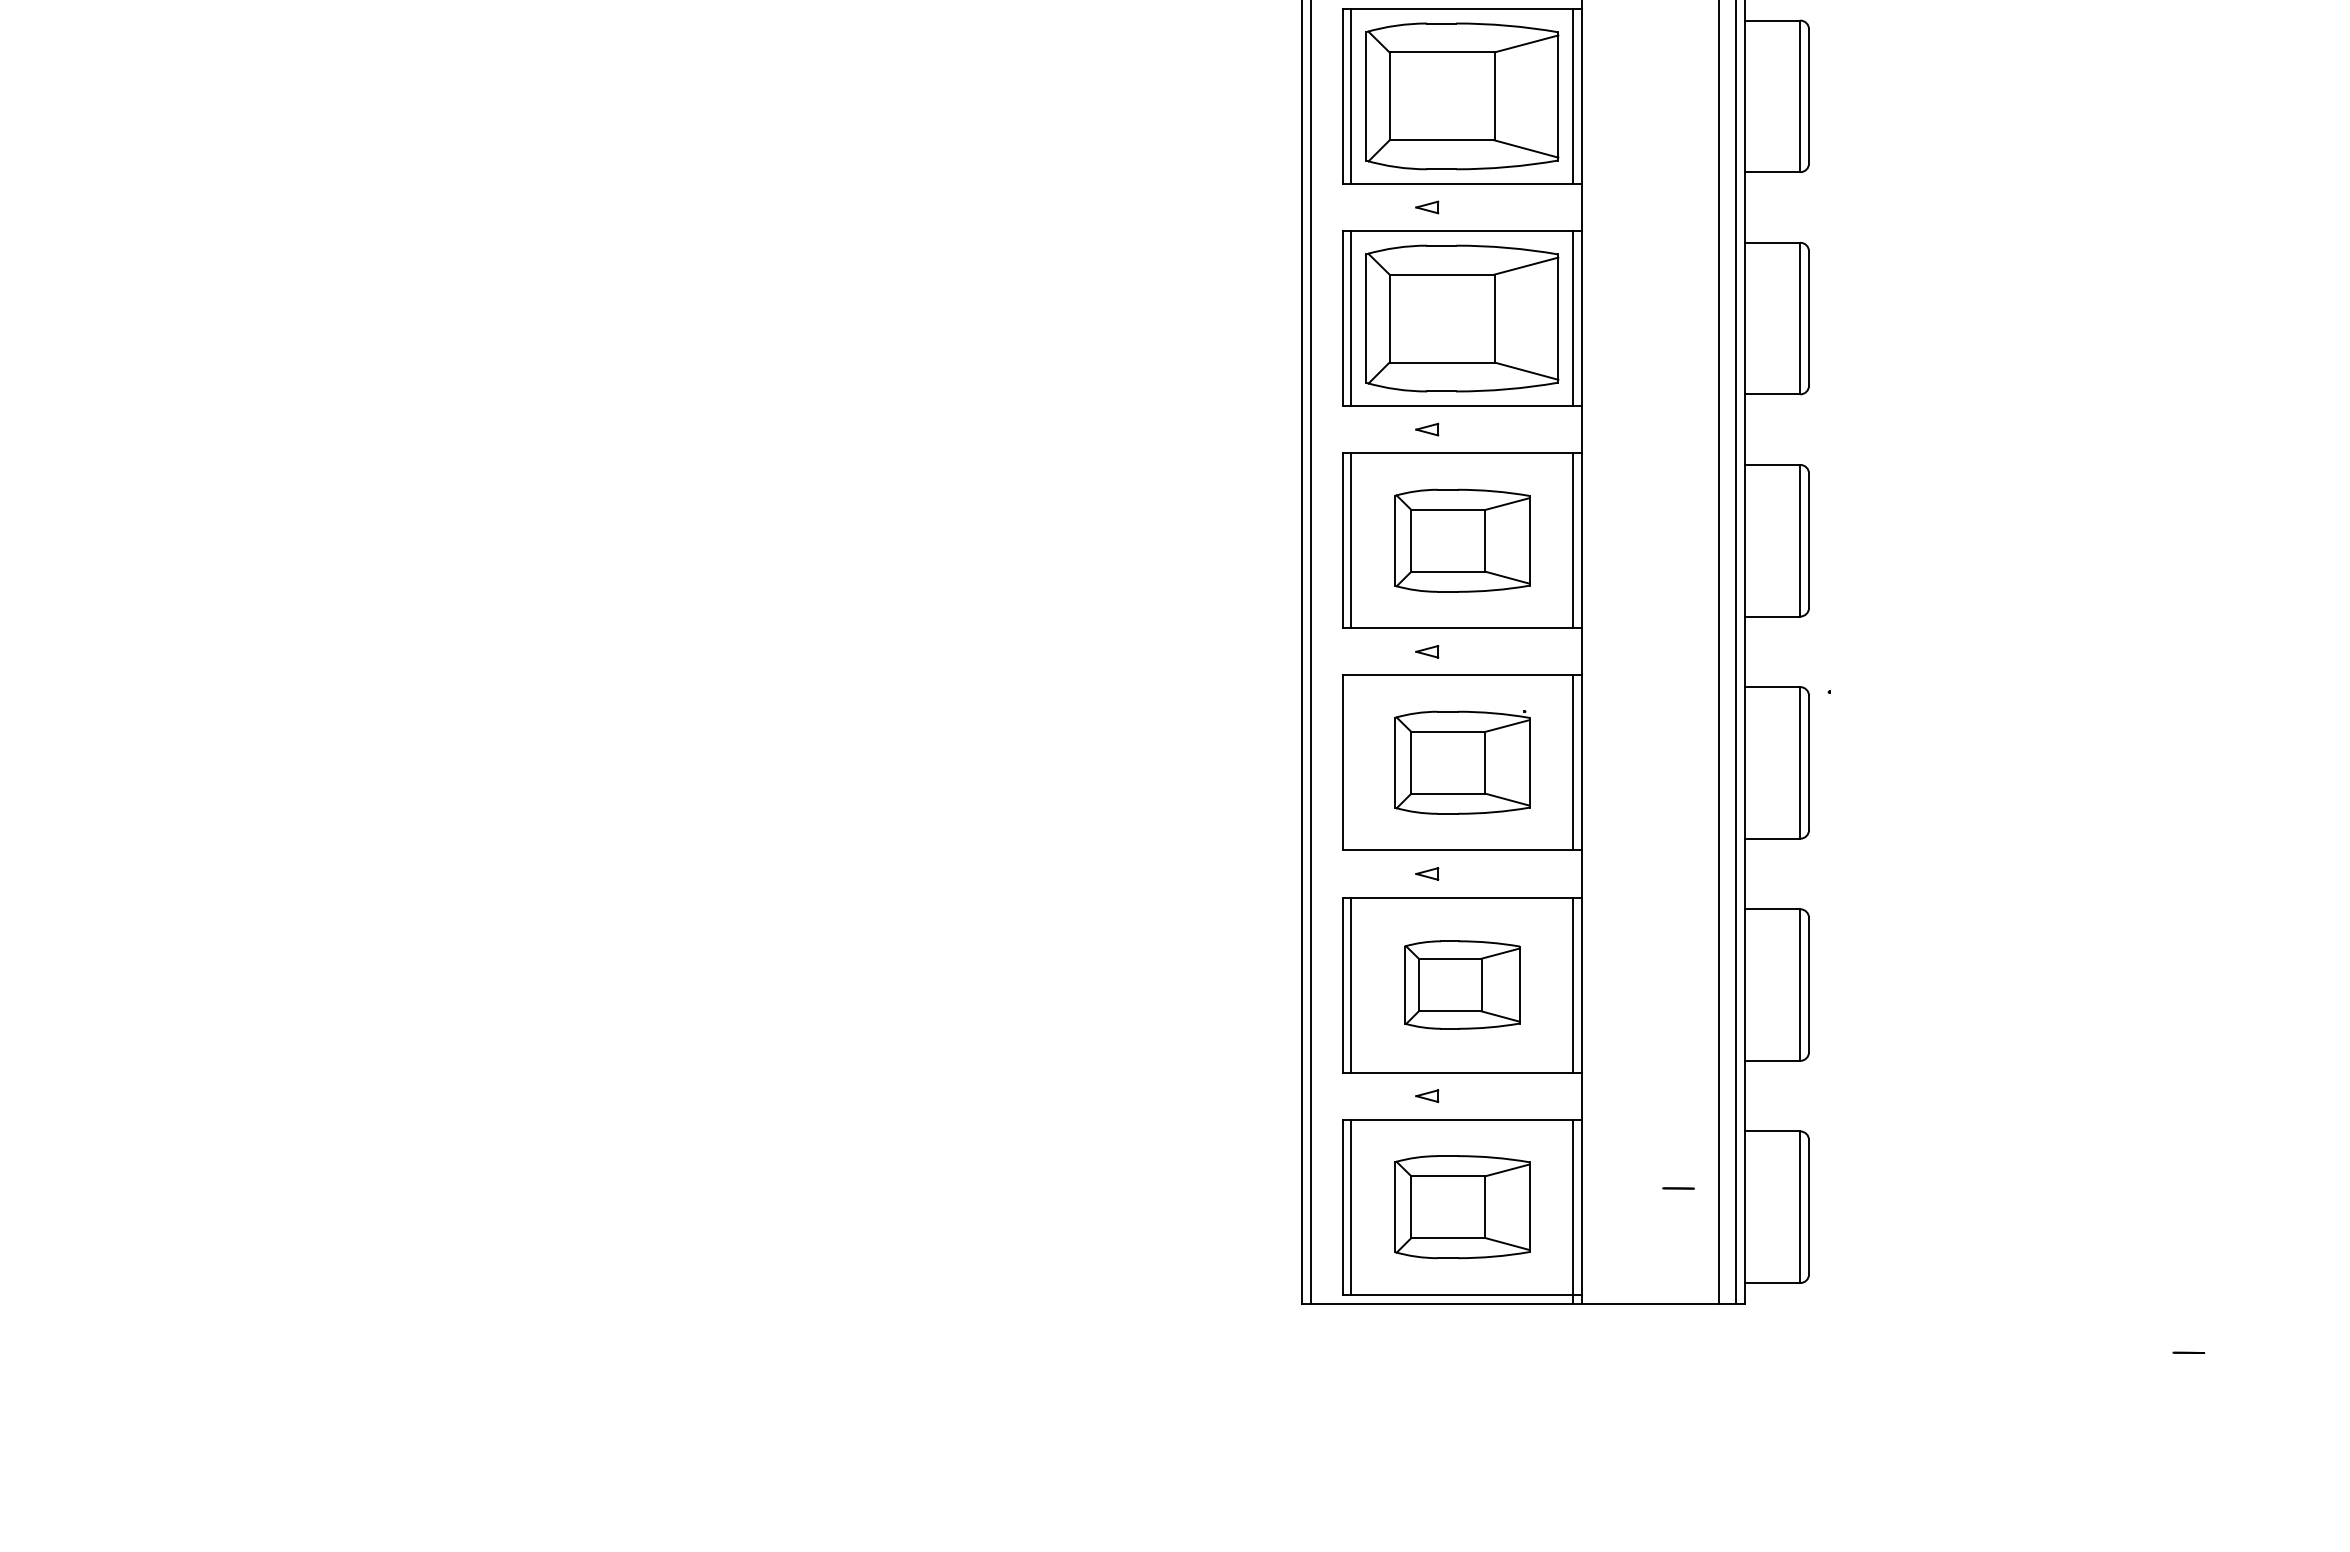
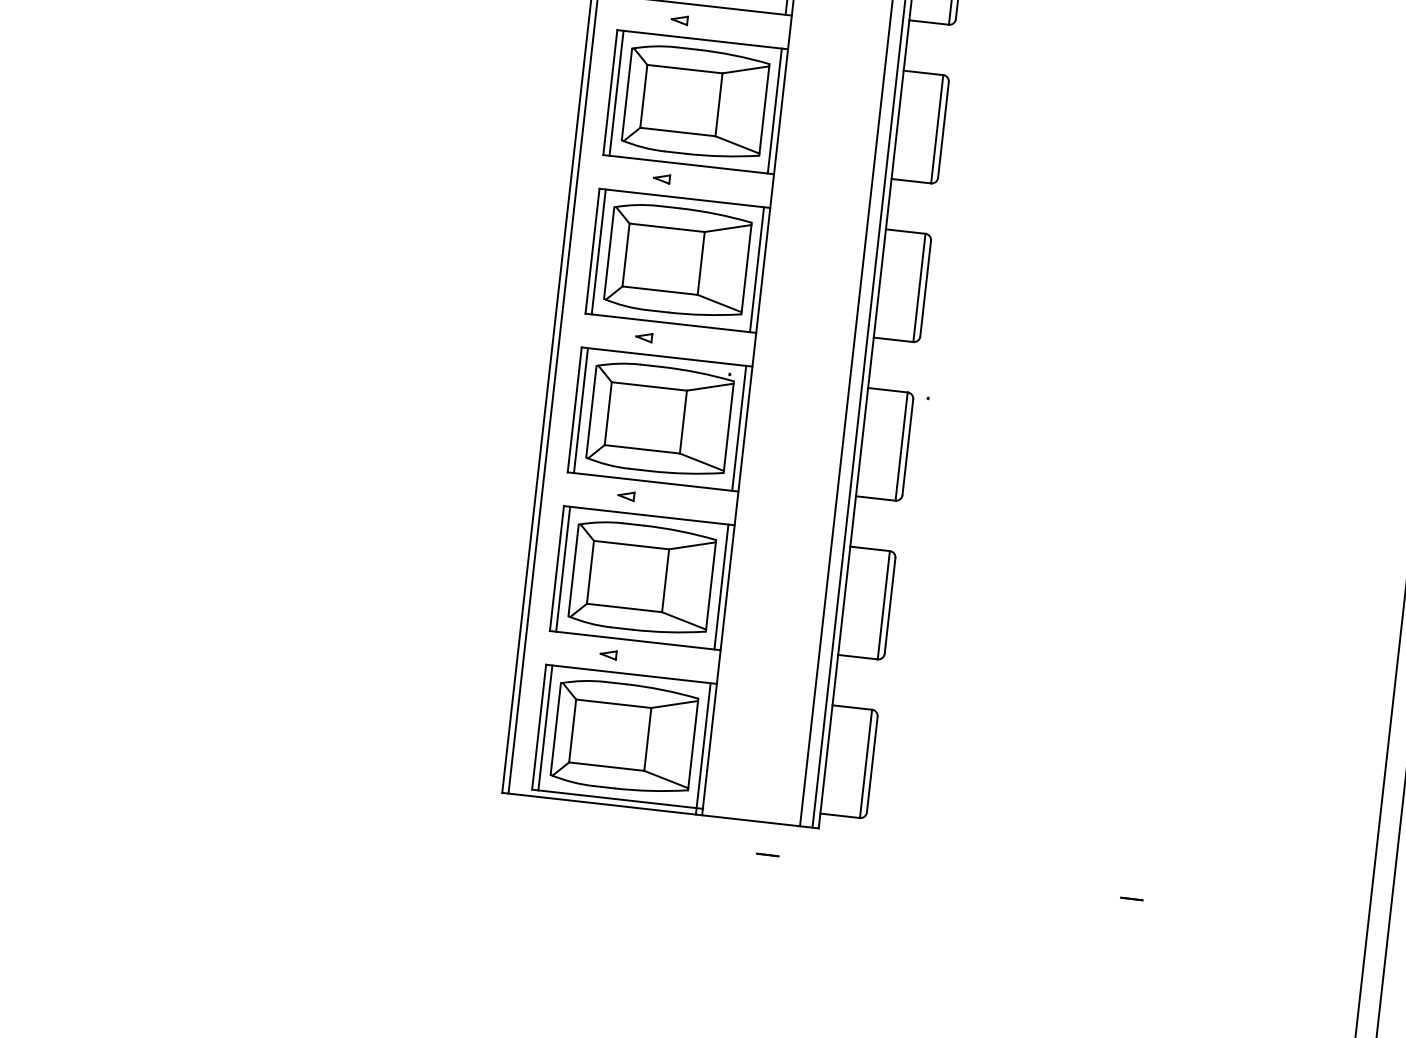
part: (1462, 540) -> (678, 260), size x1.43
line: (1351, 762) -> (581, 410), added
part: (1462, 762) -> (660, 419), size x1.43
part: (1462, 984) -> (642, 577), size x1.67
line: (1678, 1188) -> (767, 855), moved
part: (1462, 1206) -> (624, 736), size x1.43

